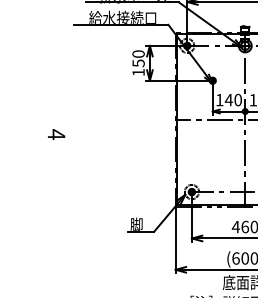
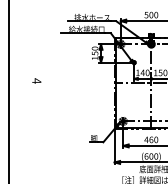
text: (56, 133) -> (36, 80), moved

